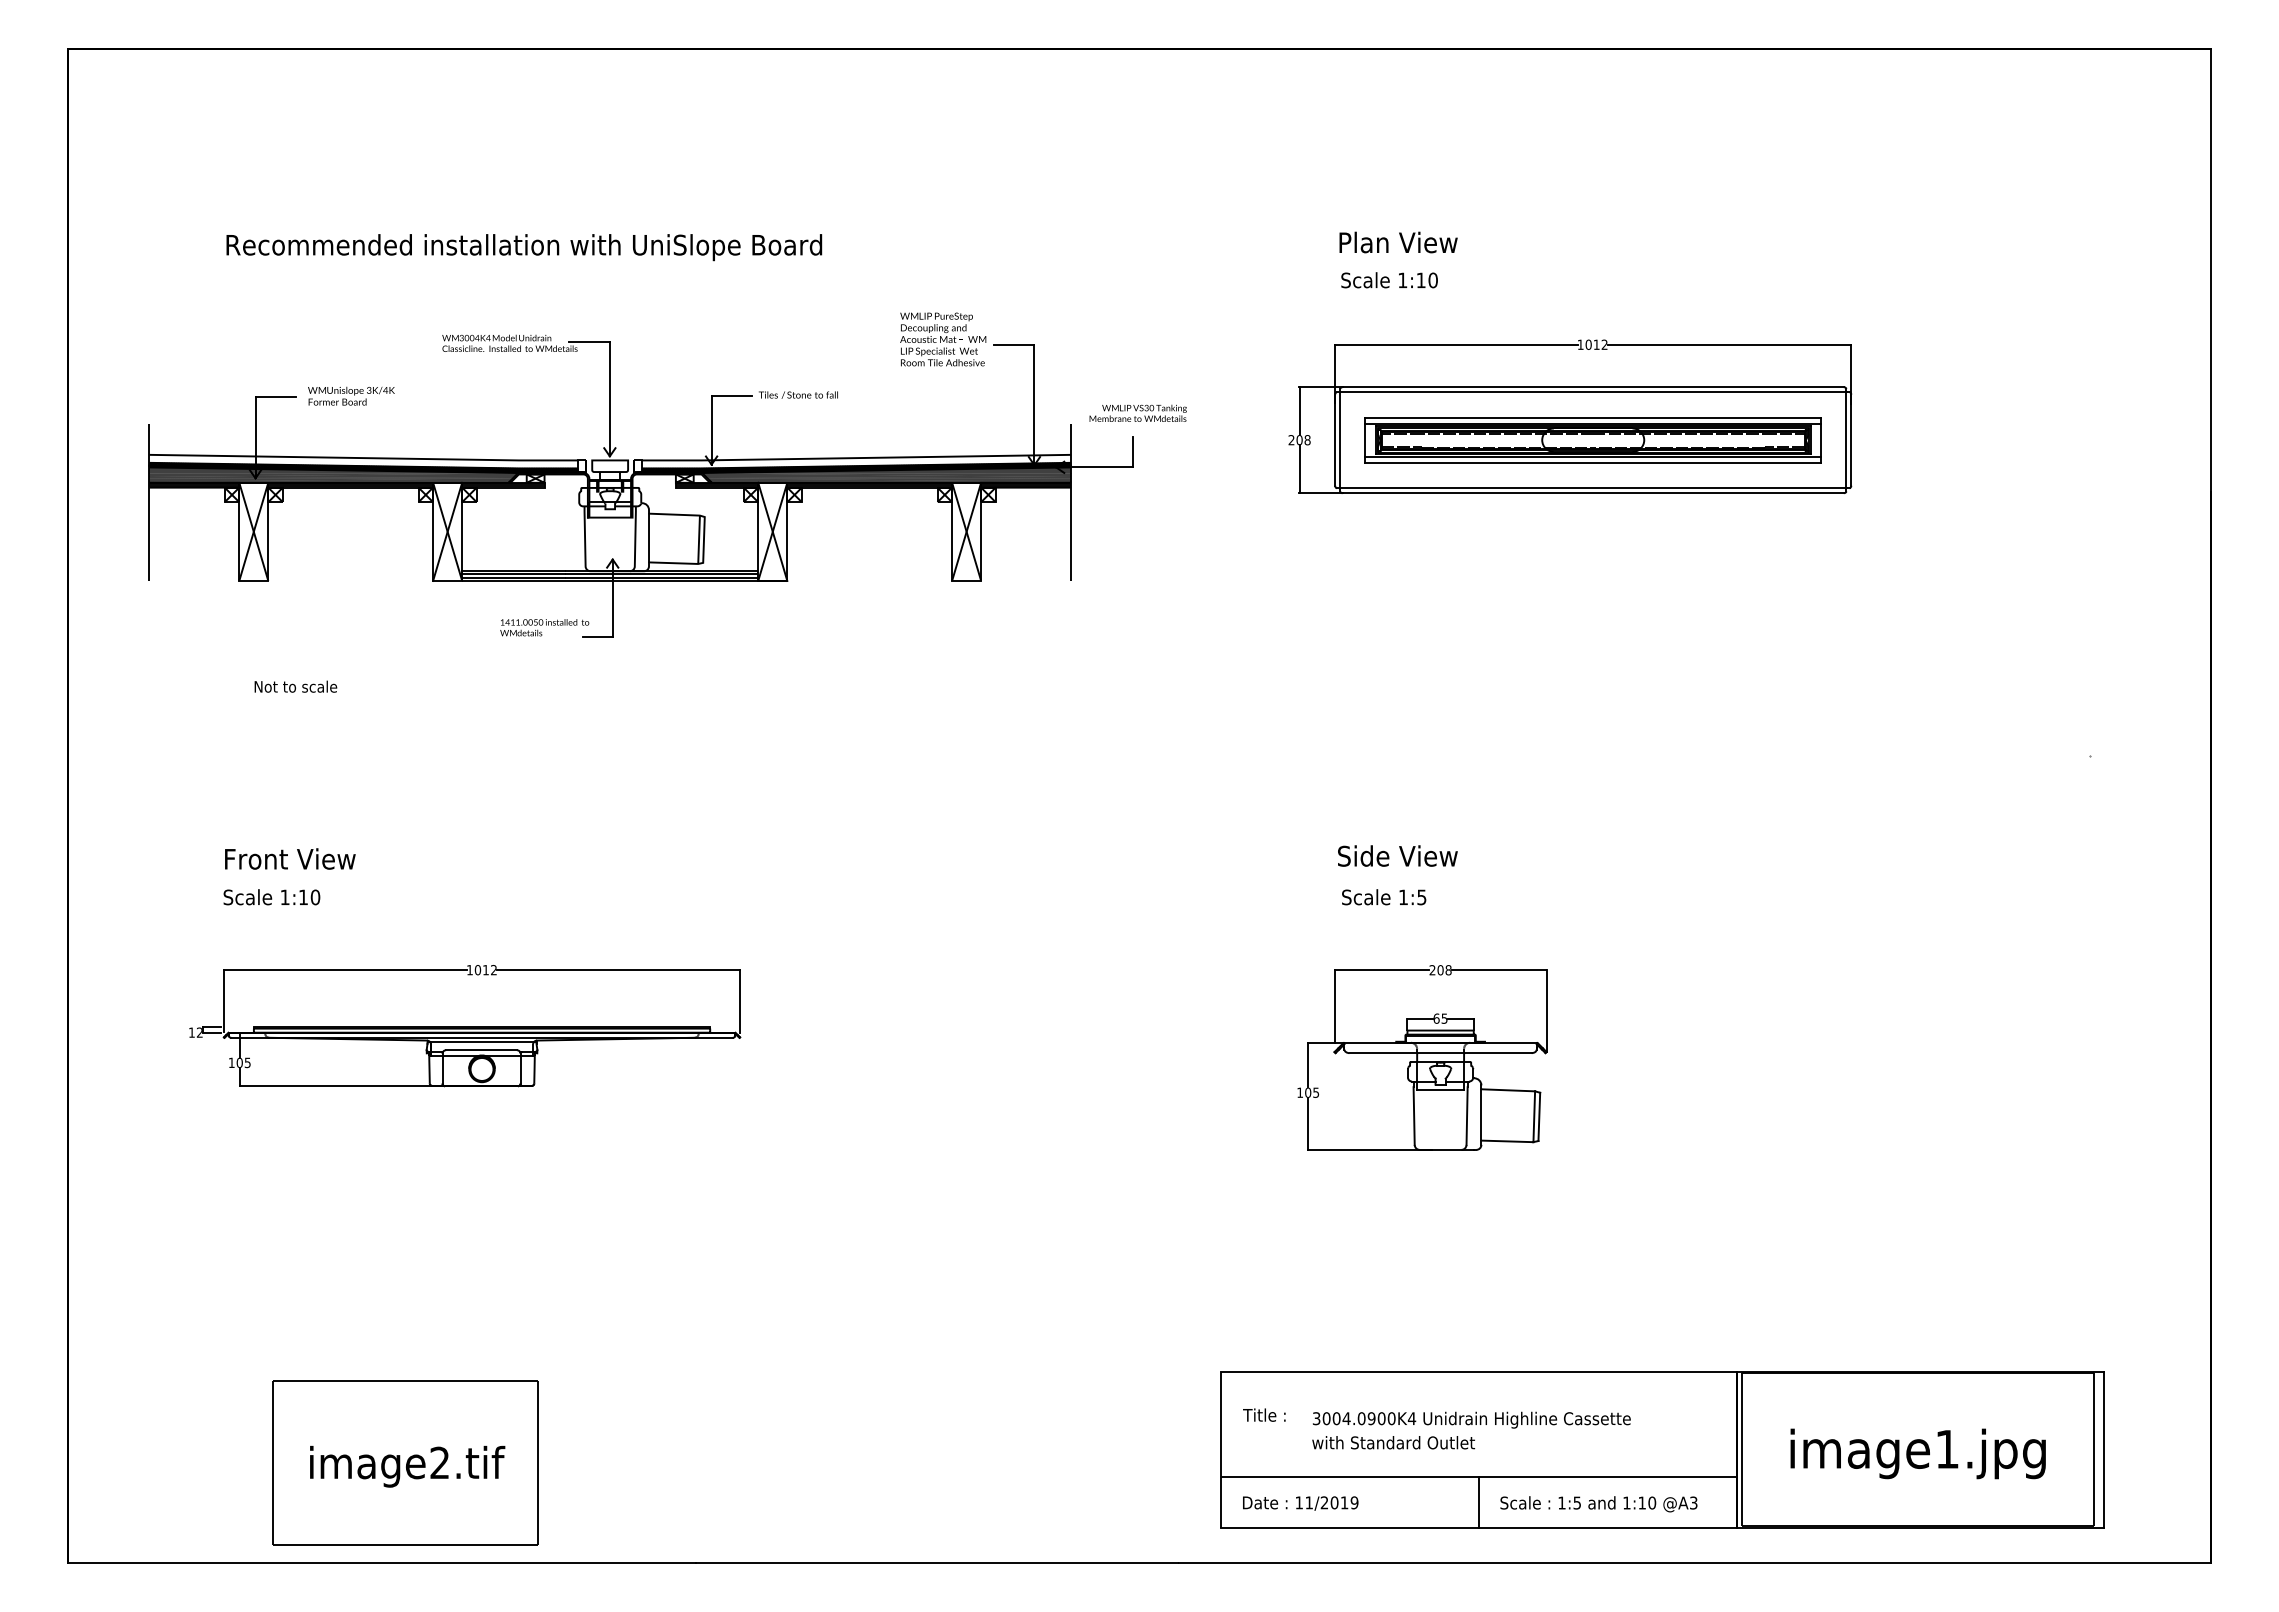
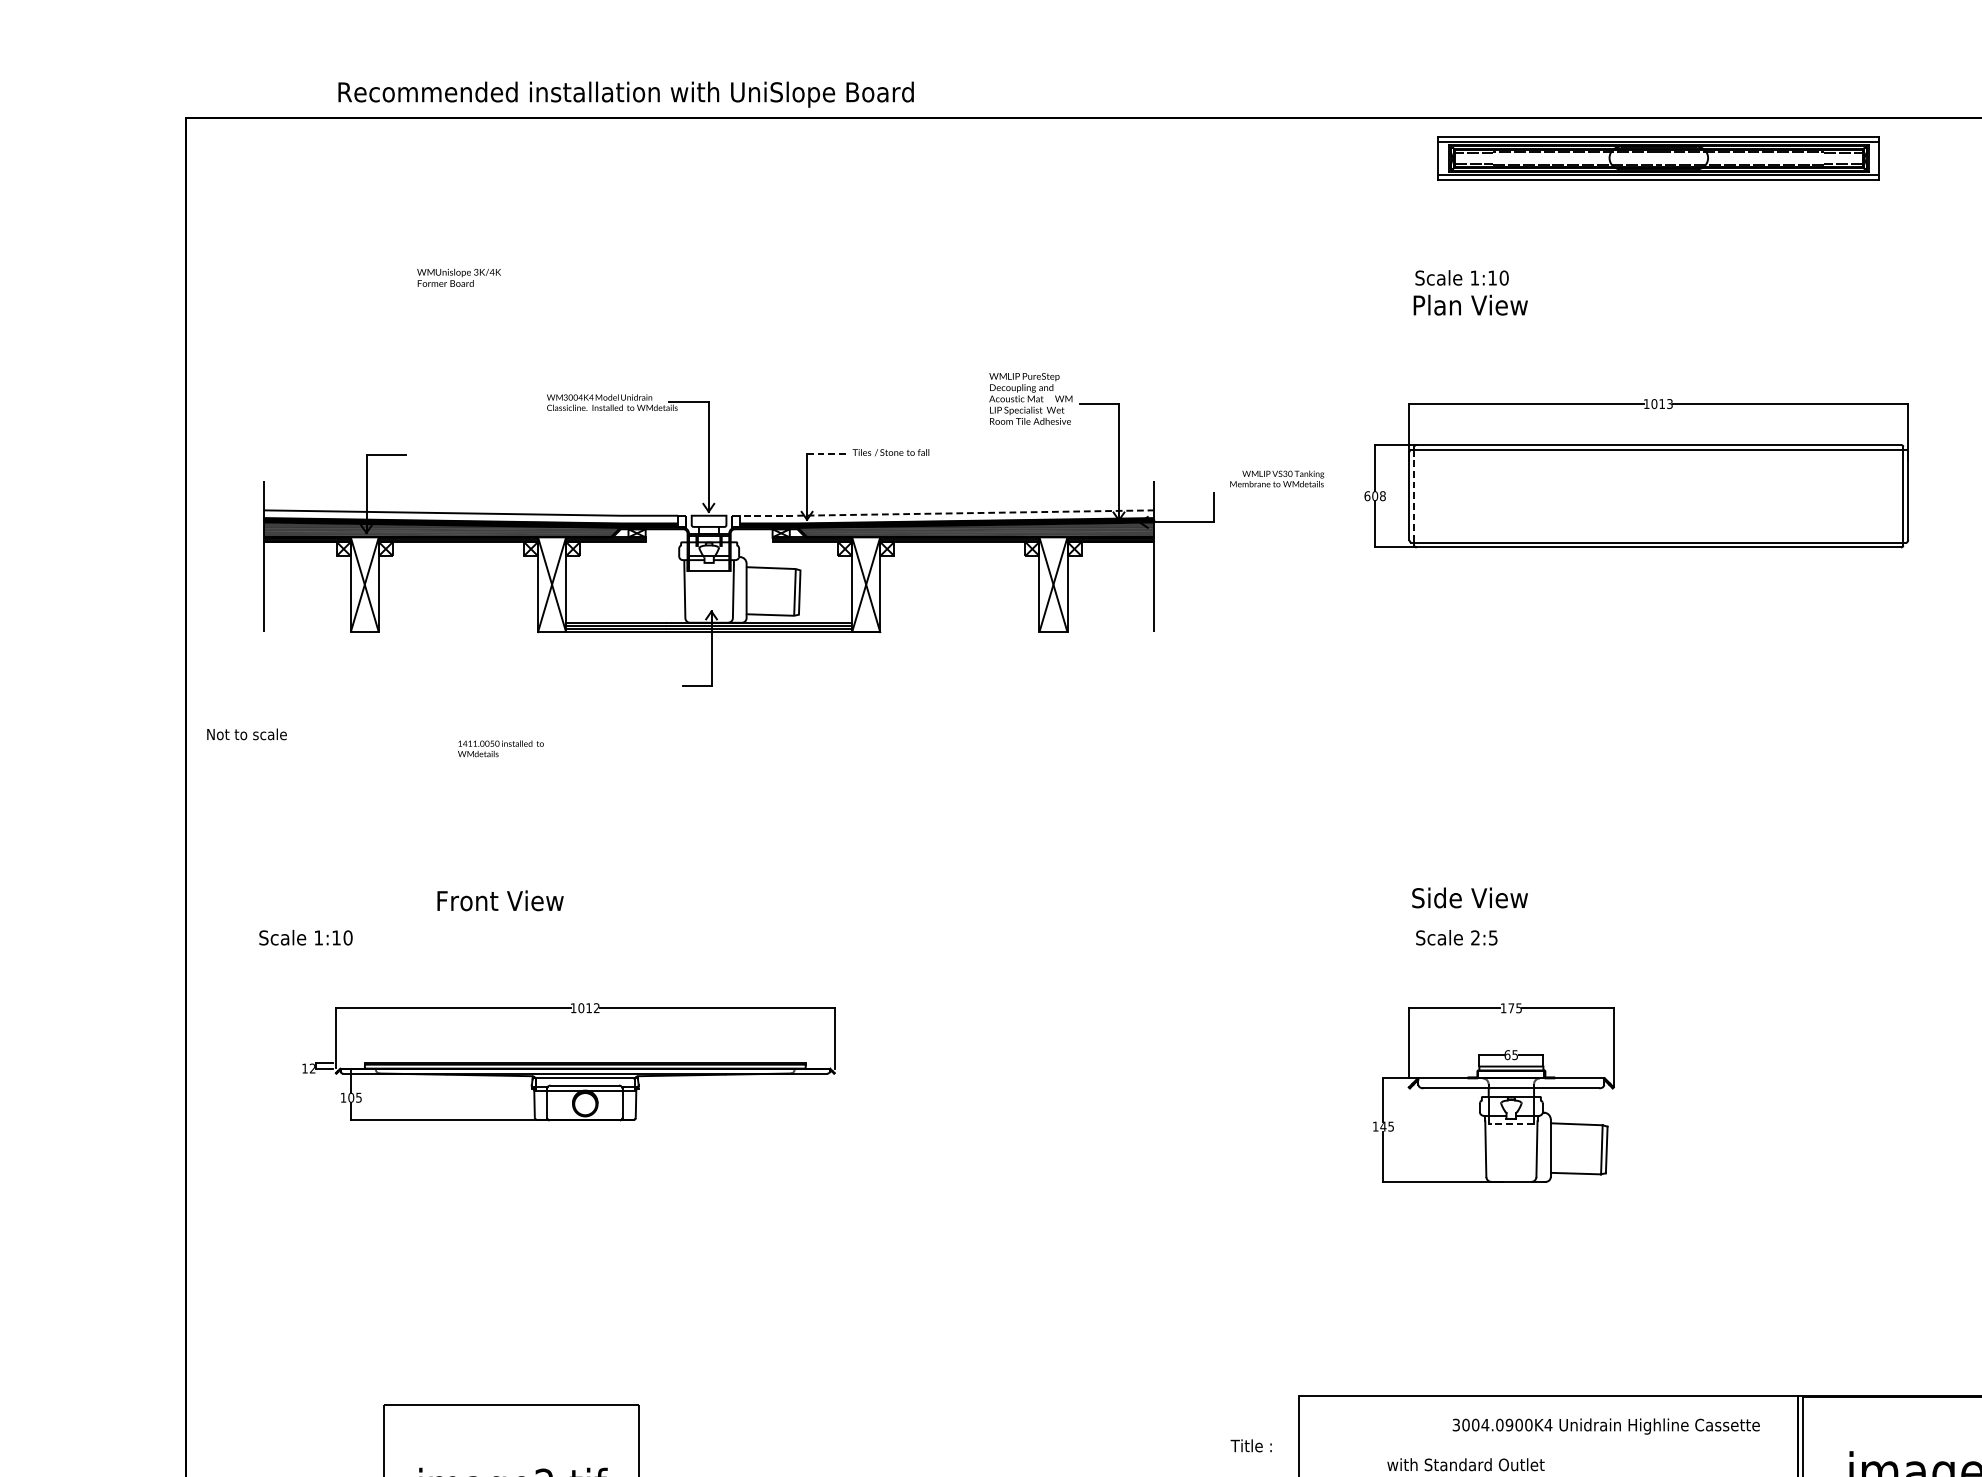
text: (524, 247) -> (626, 94), moved
text: (1389, 280) -> (1462, 278), moved
text: (1604, 344) -> (1669, 403), 1012 -> 1013
text: (351, 395) -> (459, 277), moved
line: (732, 396) -> (827, 453), solid -> dashed
text: (1137, 412) -> (1276, 478), moved
text: (1291, 440) -> (1367, 496), 208 -> 608
line: (1340, 440) -> (1414, 496), solid -> dashed
part: (1592, 440) -> (1658, 158), moved
line: (855, 458) -> (946, 513), solid -> dashed
text: (544, 627) -> (500, 748), moved
text: (295, 686) -> (246, 734), moved
text: (290, 858) -> (500, 900), moved
text: (1403, 896) -> (1475, 937), 1:5 -> 2:5
text: (271, 897) -> (305, 937), moved
text: (1440, 970) -> (1511, 1008), 208 -> 175
line: (1440, 1089) -> (1511, 1123), solid -> dashed
text: (1307, 1092) -> (1382, 1126), 105 -> 145
text: (1264, 1414) -> (1251, 1445), moved
text: (1471, 1419) -> (1605, 1425), moved

